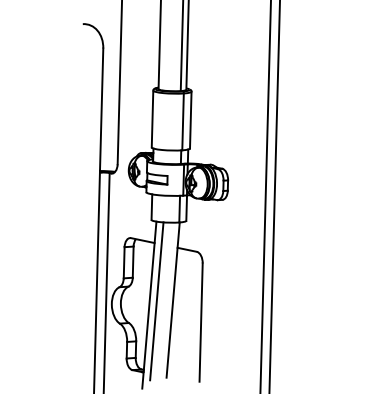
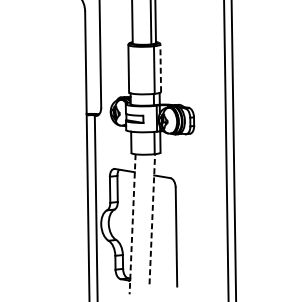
line: (190, 119) -> (160, 67), solid -> dashed
line: (173, 300) -> (152, 219), solid -> dashed
line: (156, 301) -> (138, 221), removed
line: (149, 305) -> (132, 224), solid -> dashed

